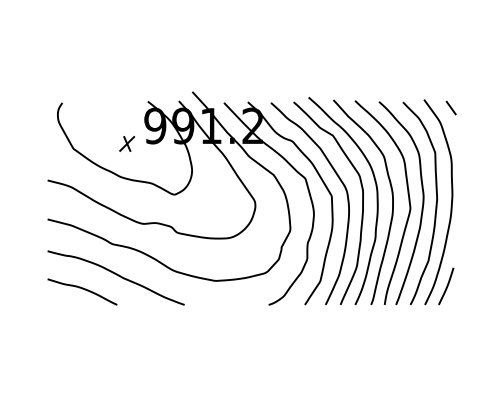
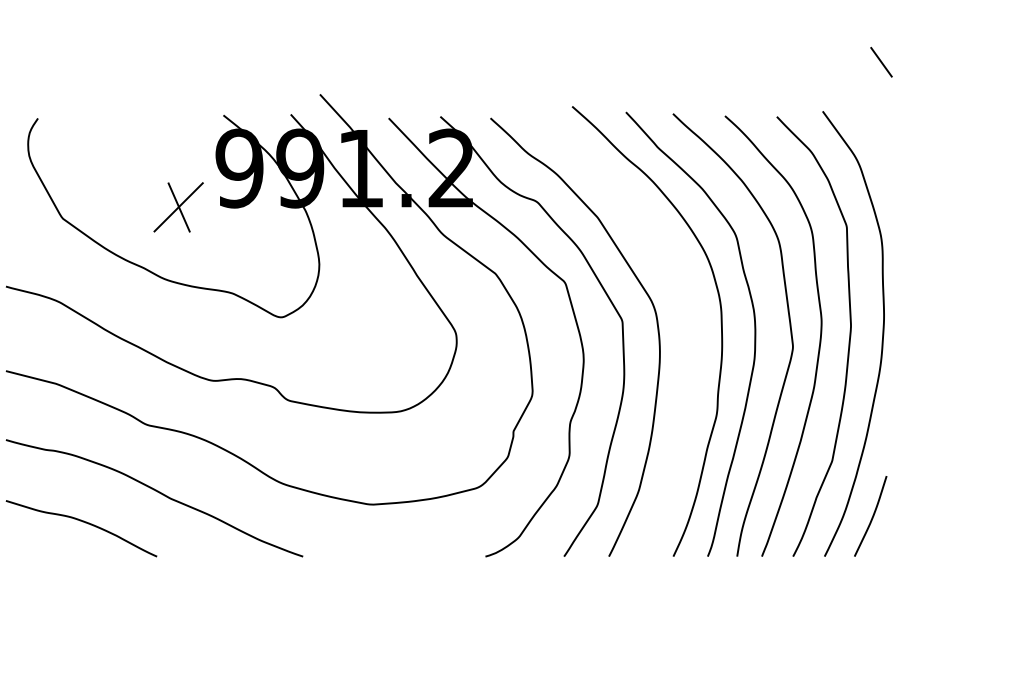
line: (450, 107) -> (879, 61), moved
part: (126, 143) -> (177, 206), size x1.6
curve: (362, 202) -> (689, 334), removed

